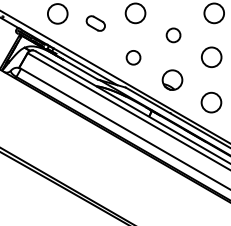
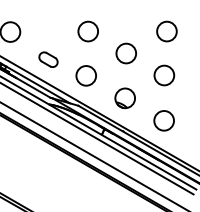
part: (95, 23) -> (48, 59), moved
circle: (173, 35) -> (126, 53), size x1.43
circle: (133, 57) -> (86, 75), size x1.43

